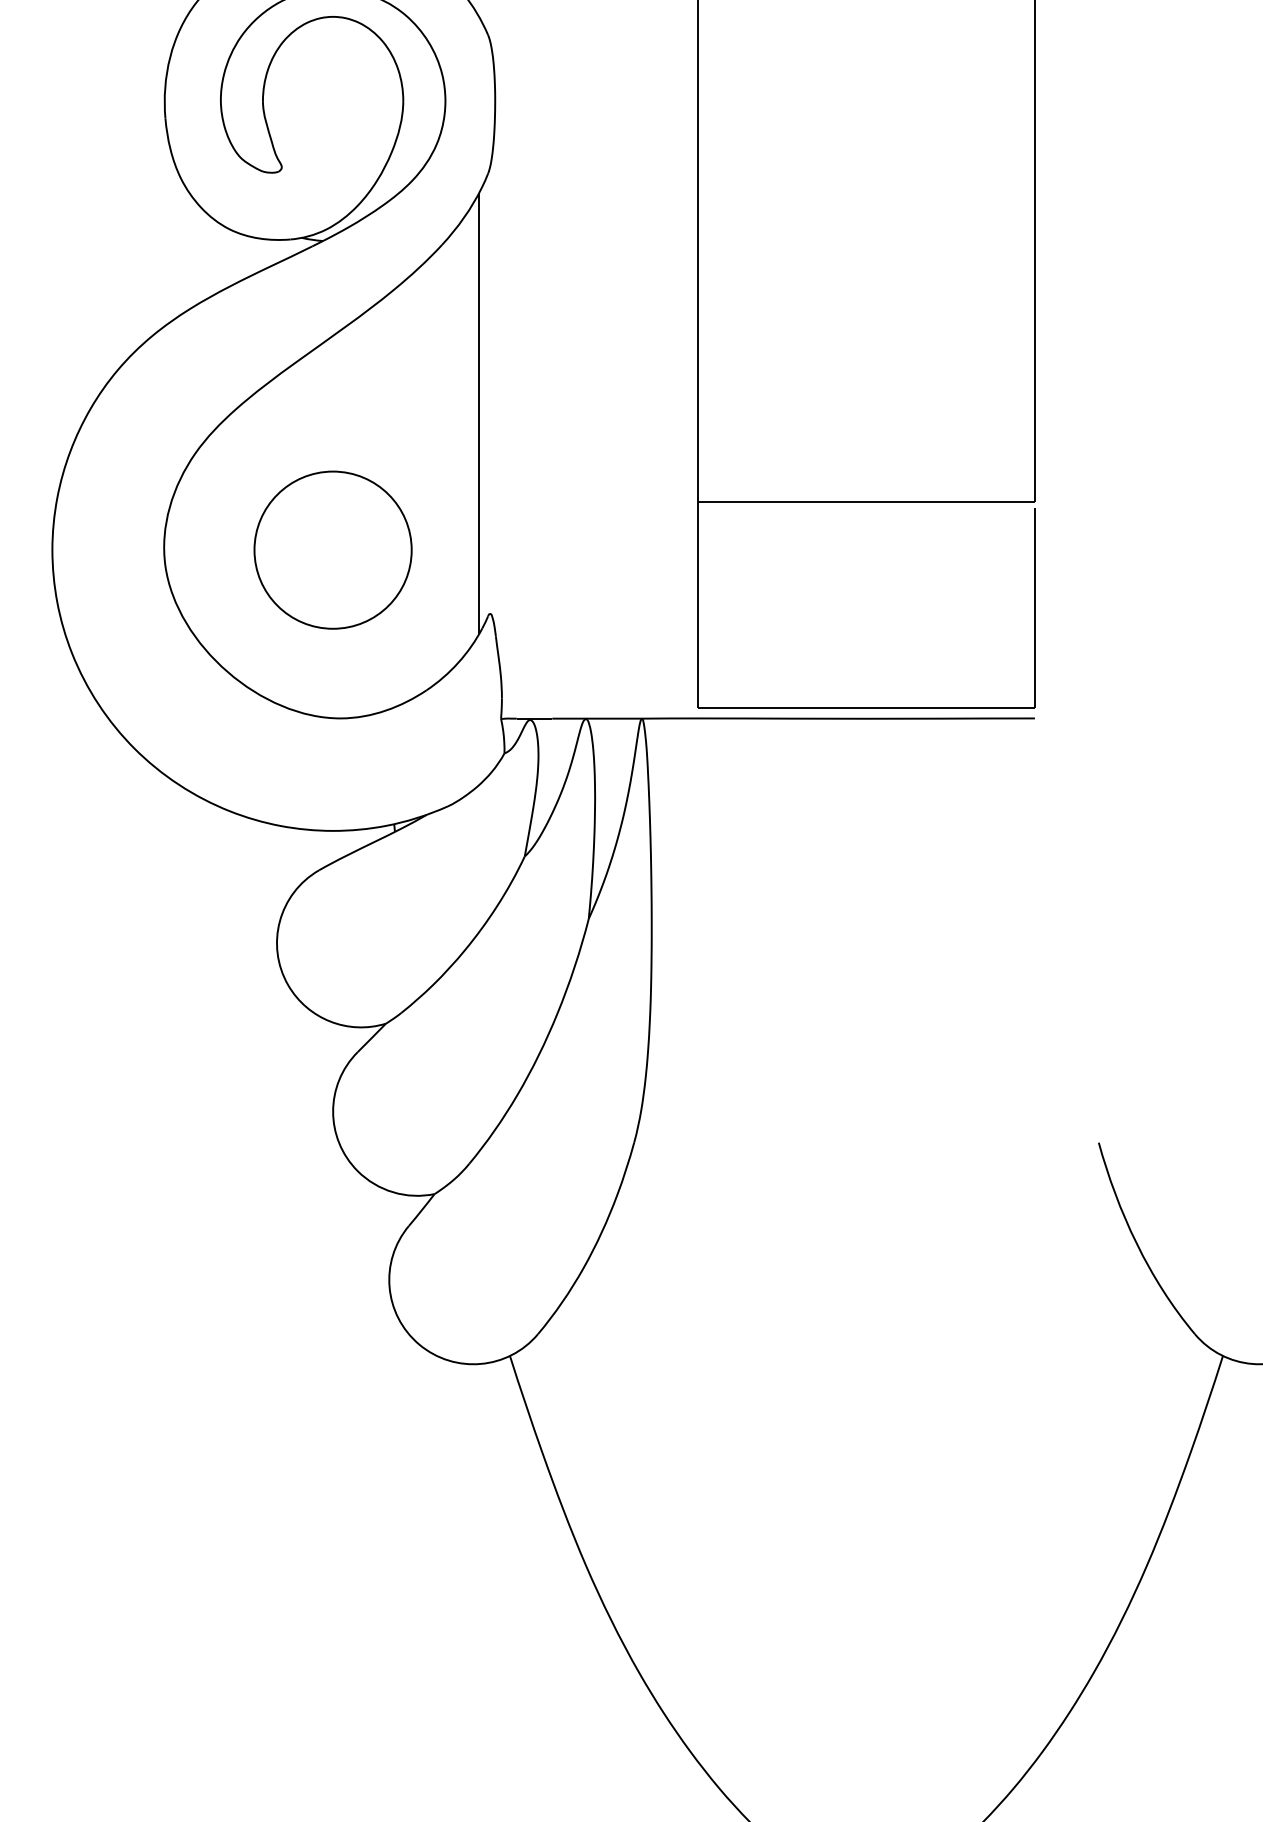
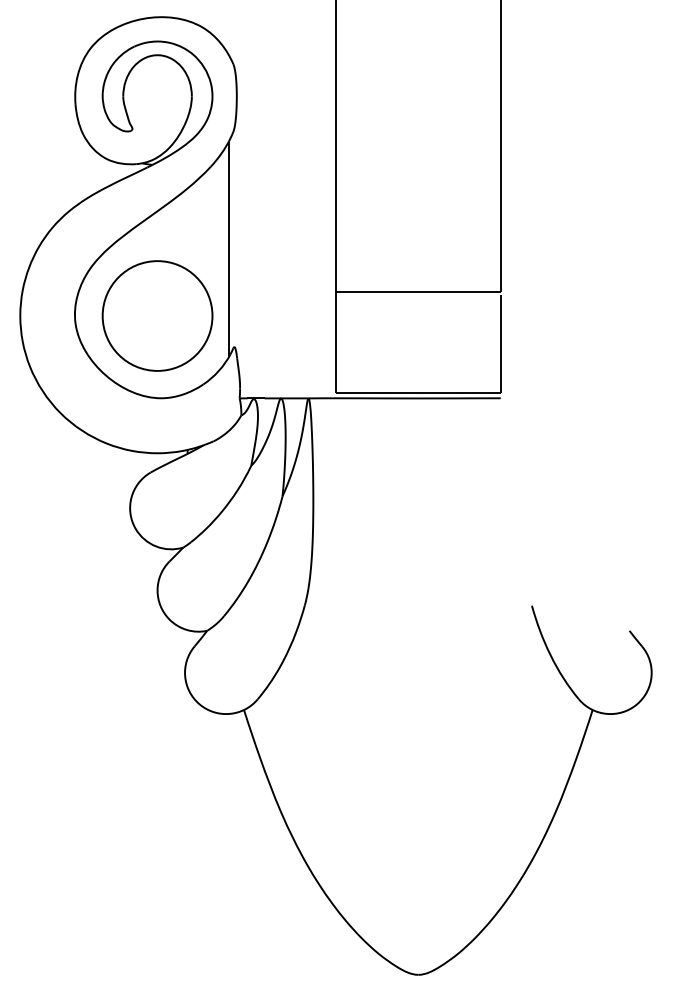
part: (332, 549) -> (157, 315), size x1.43

